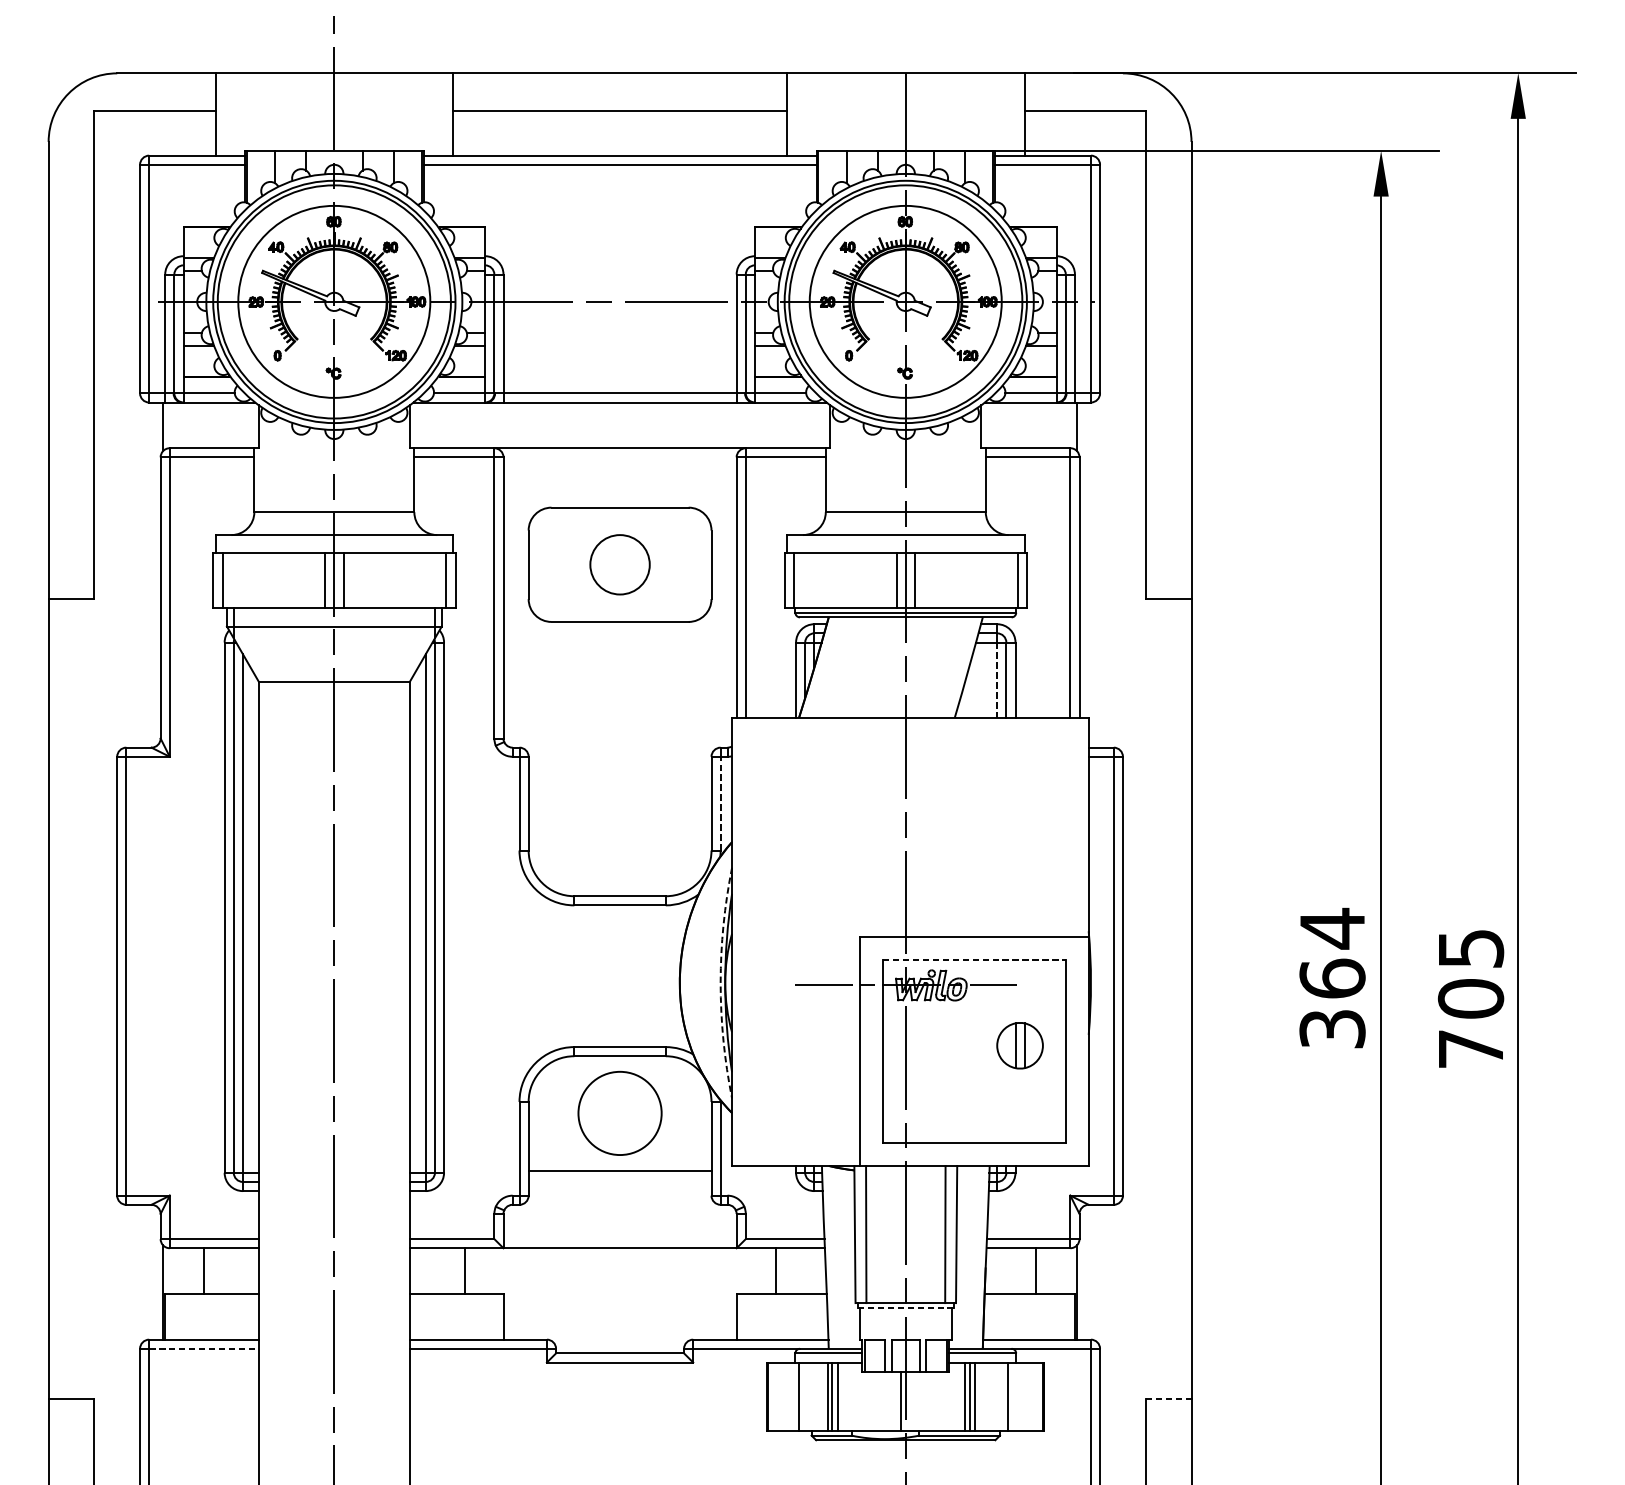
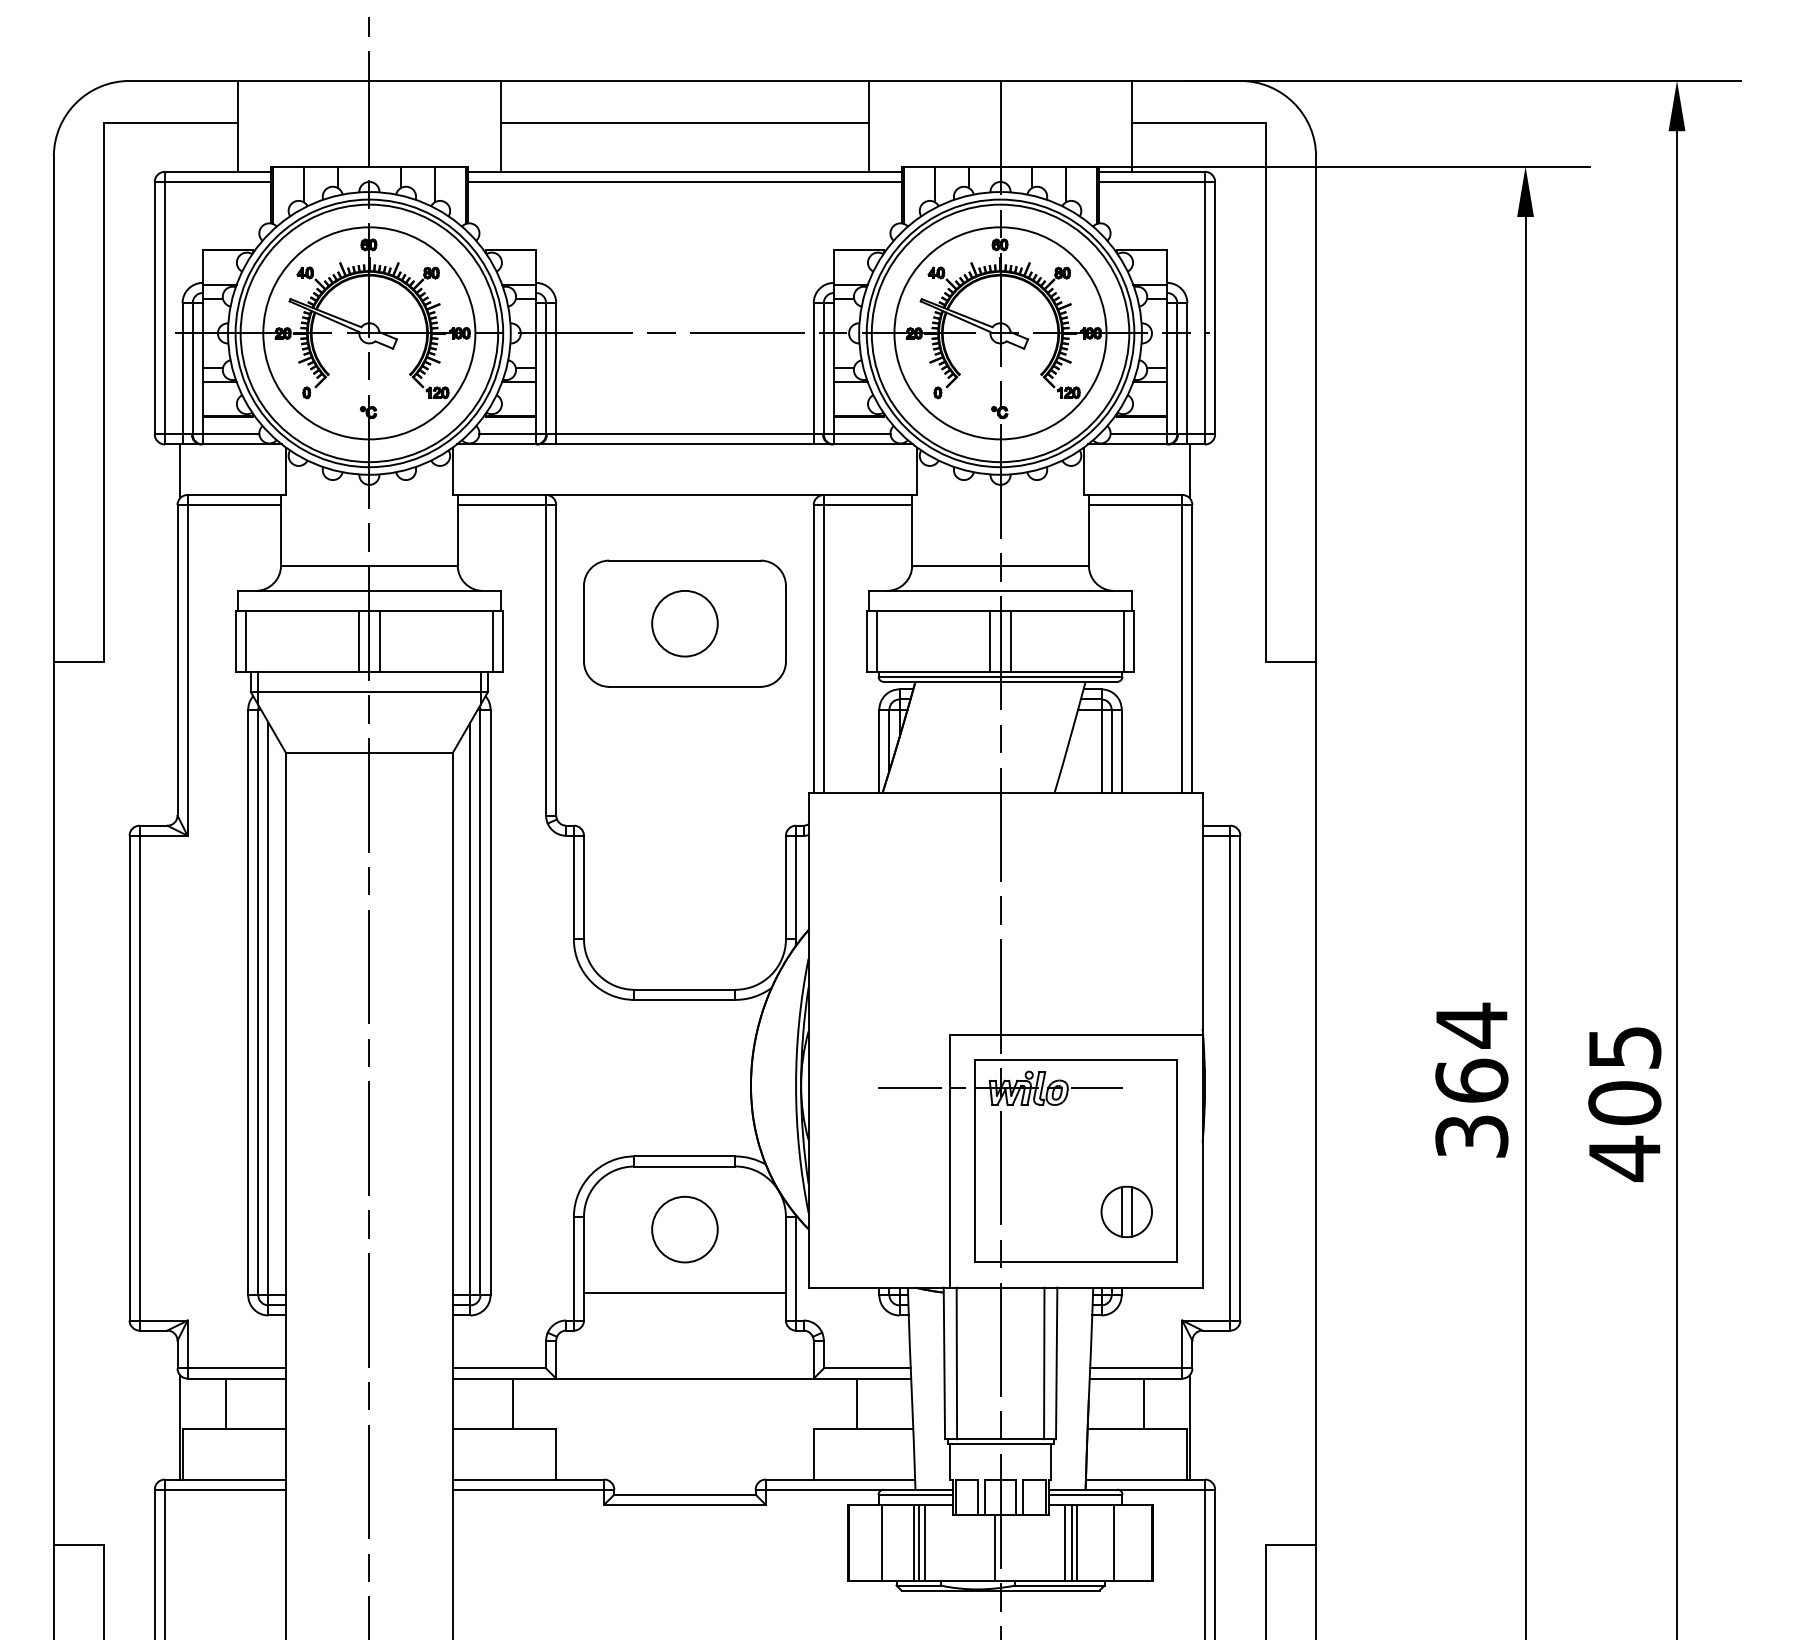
line: (997, 680) -> (1101, 751), dashed -> solid
line: (721, 803) -> (796, 887), dashed -> solid
line: (974, 960) -> (1076, 1060), dashed -> solid
arc: (721, 982) -> (796, 1085), dashed -> solid
part: (1019, 1045) -> (1126, 1211), moved
text: (1470, 1048) -> (1624, 1158), 705 -> 405
circle: (619, 1113) -> (684, 1229), size x0.71
line: (905, 1307) -> (1000, 1444), dashed -> solid
line: (204, 1348) -> (225, 1489), dashed -> solid
line: (1169, 1399) -> (1291, 1545), dashed -> solid

